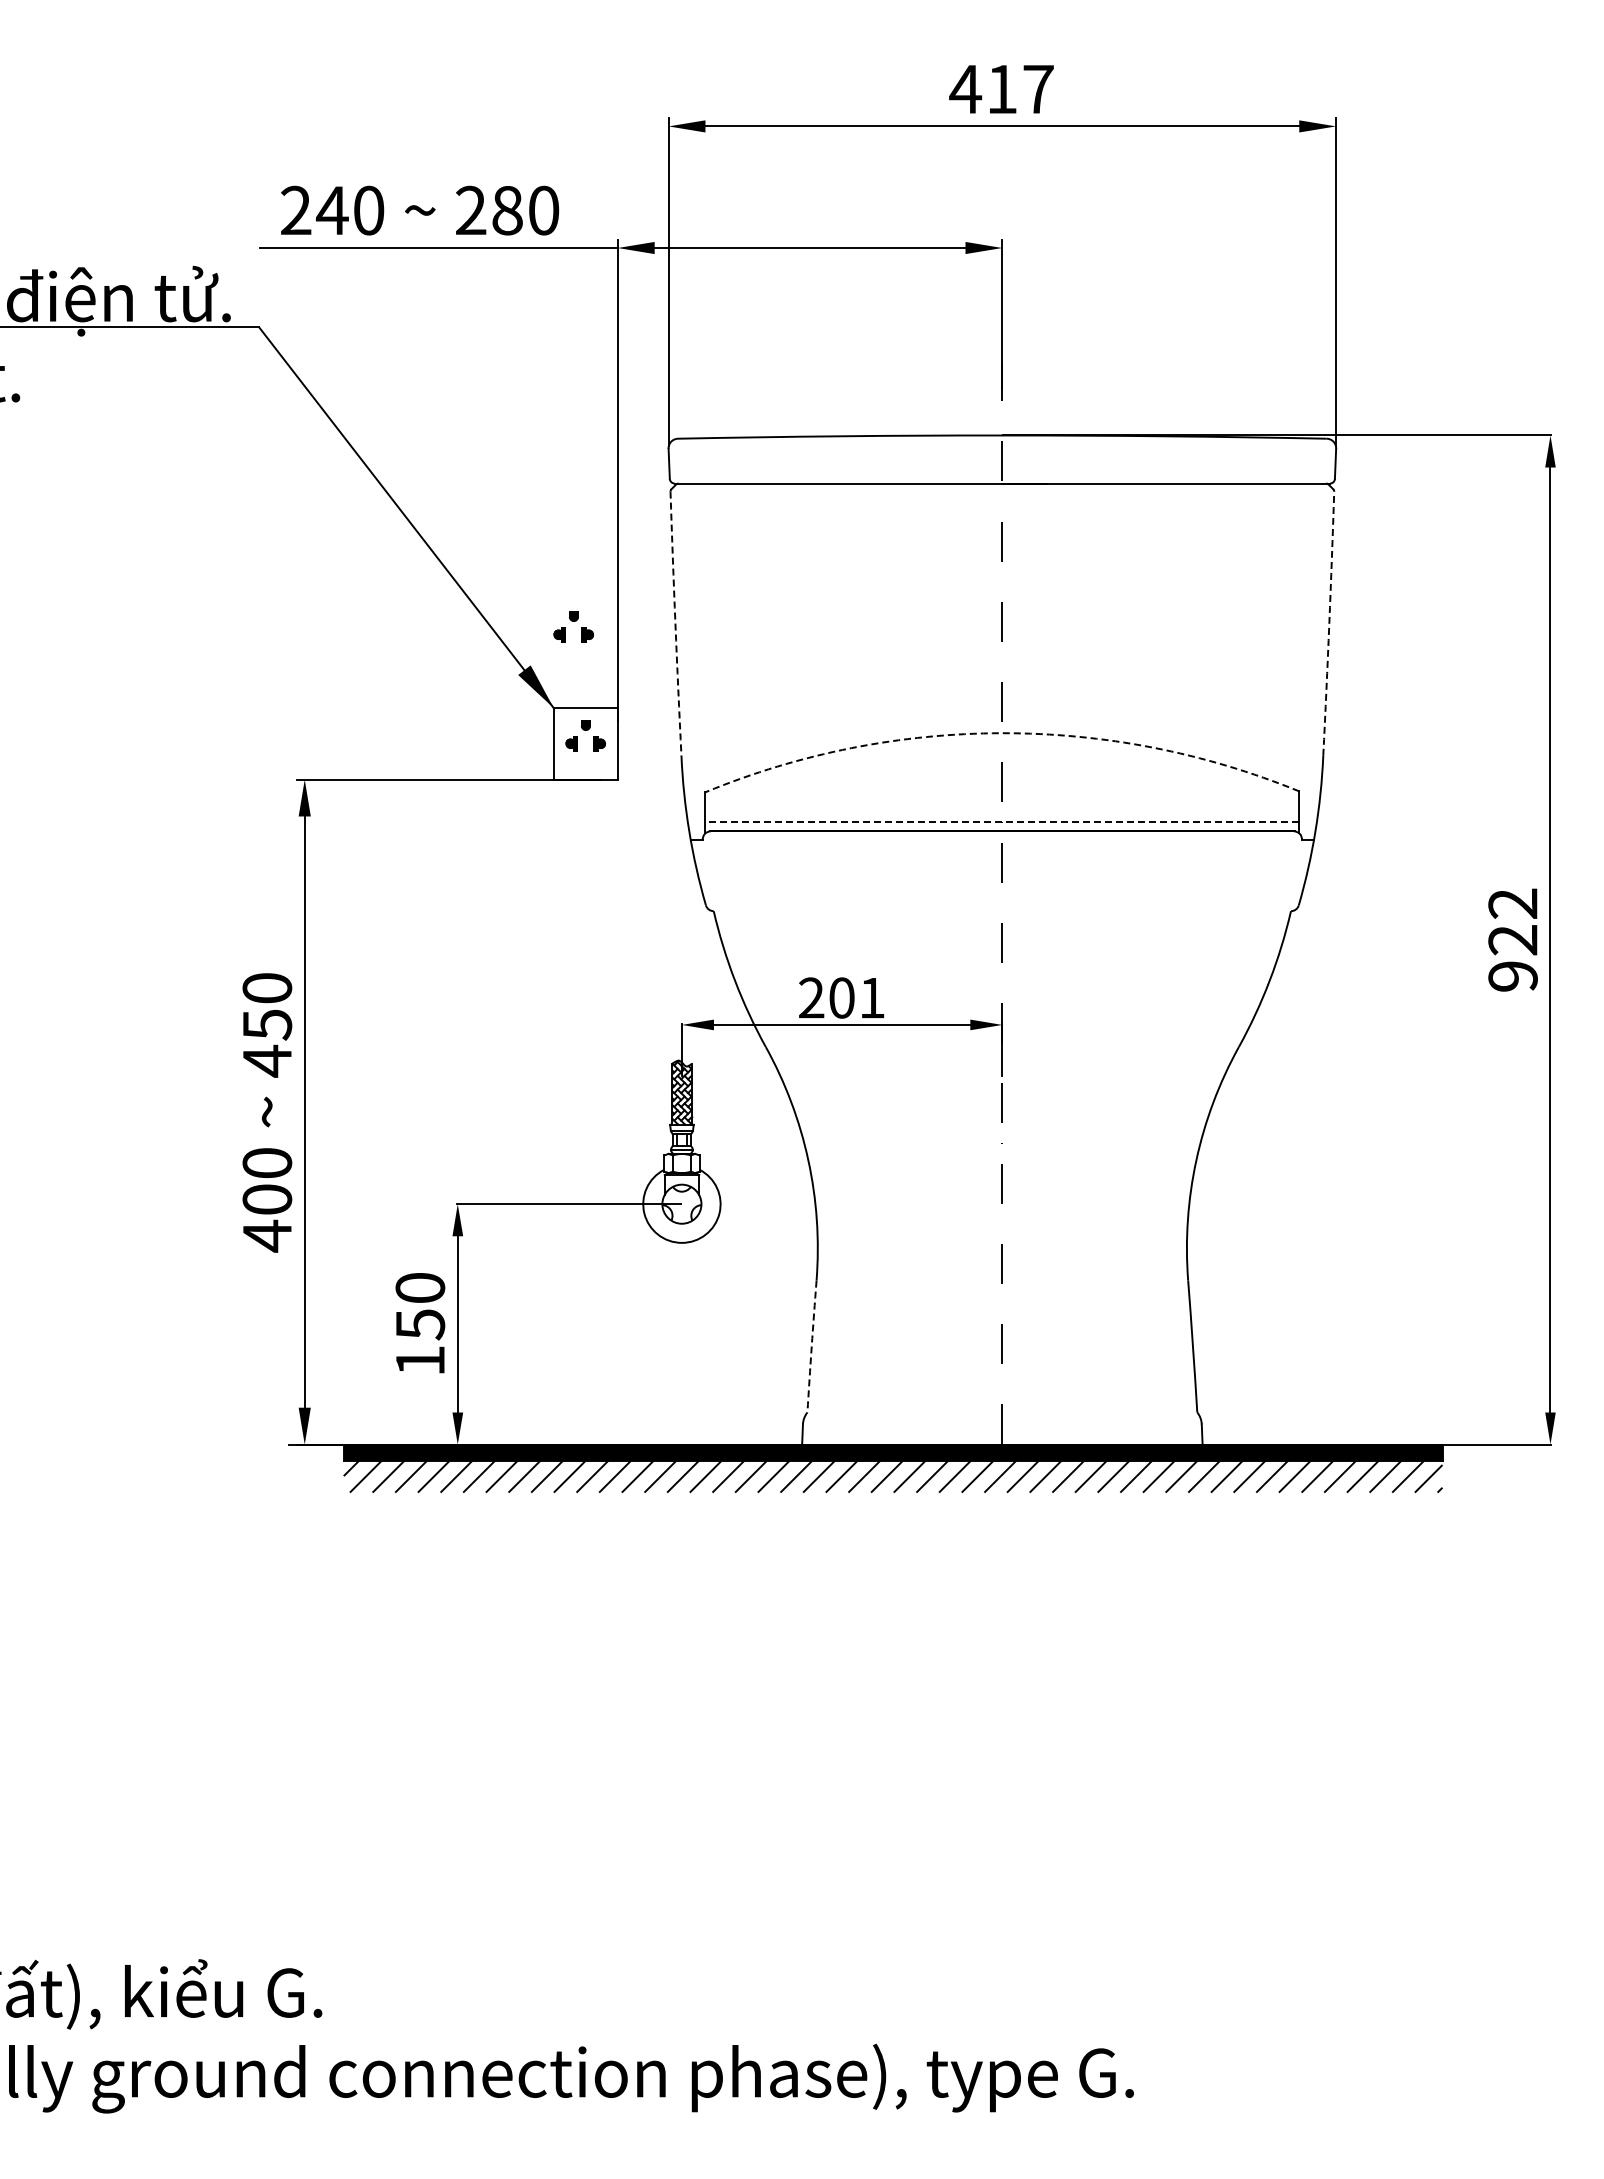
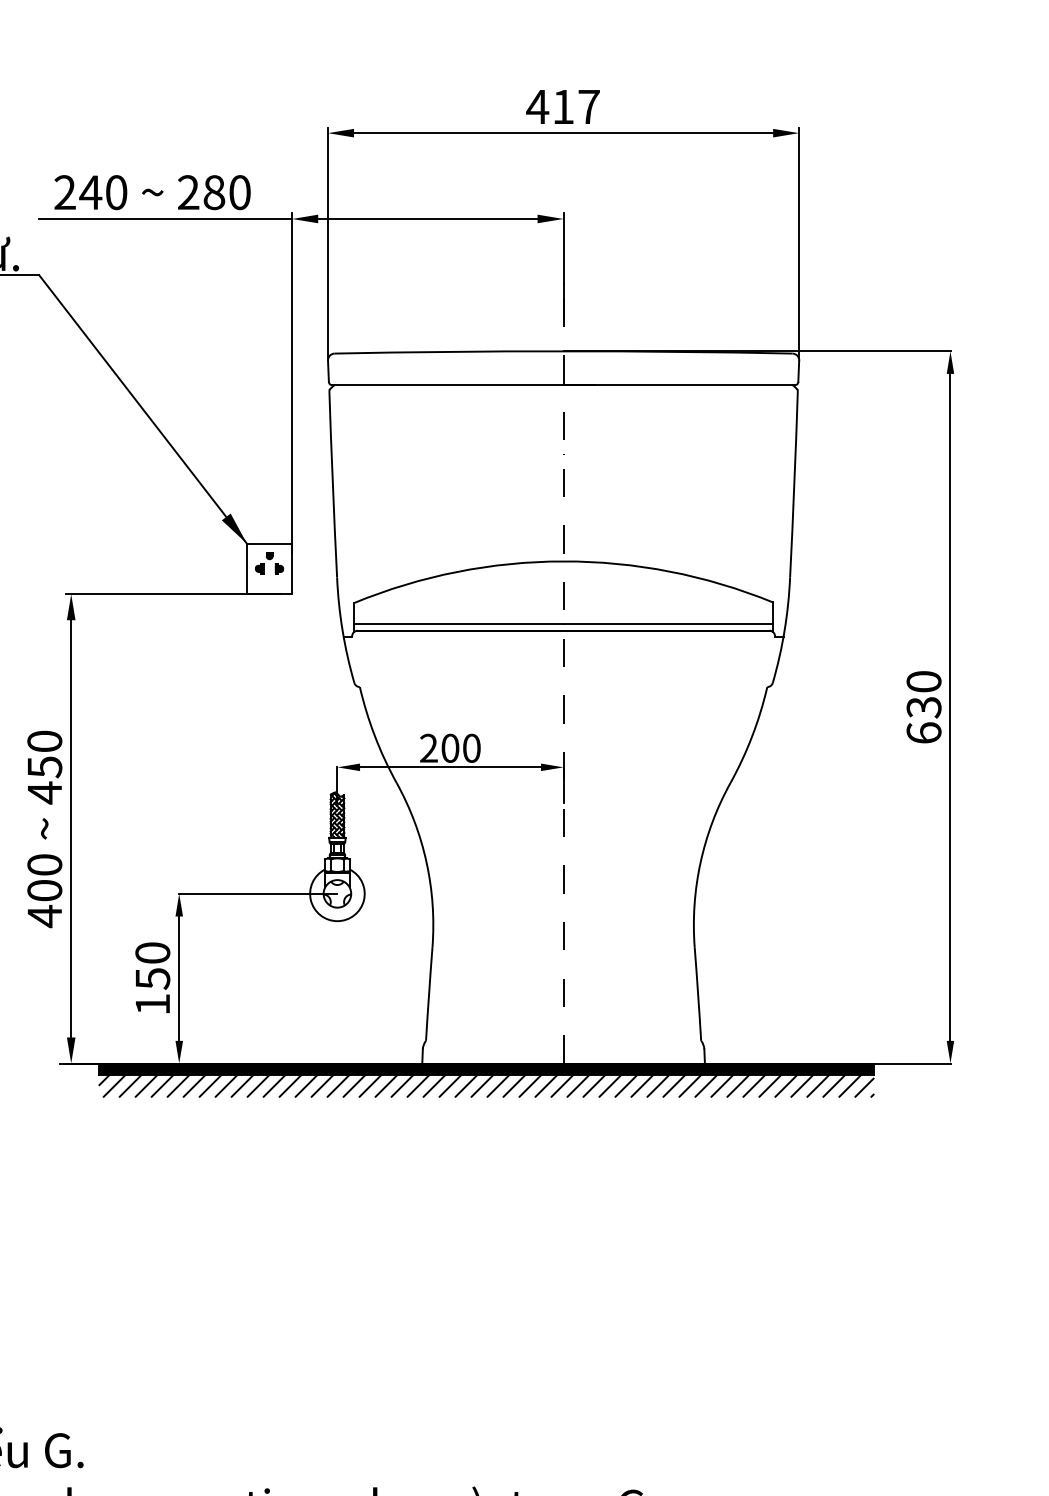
arc: (675, 623) -> (332, 484), dashed -> solid
arc: (1329, 623) -> (794, 484), dashed -> solid
part: (573, 626) -> (260, 486), removed
arc: (1002, 733) -> (563, 561), dashed -> solid
line: (1002, 822) -> (563, 624), dashed -> solid
text: (1512, 939) -> (923, 707), 922 -> 630
text: (872, 997) -> (471, 747), 201 -> 200
arc: (811, 1346) -> (428, 994), dashed -> solid

